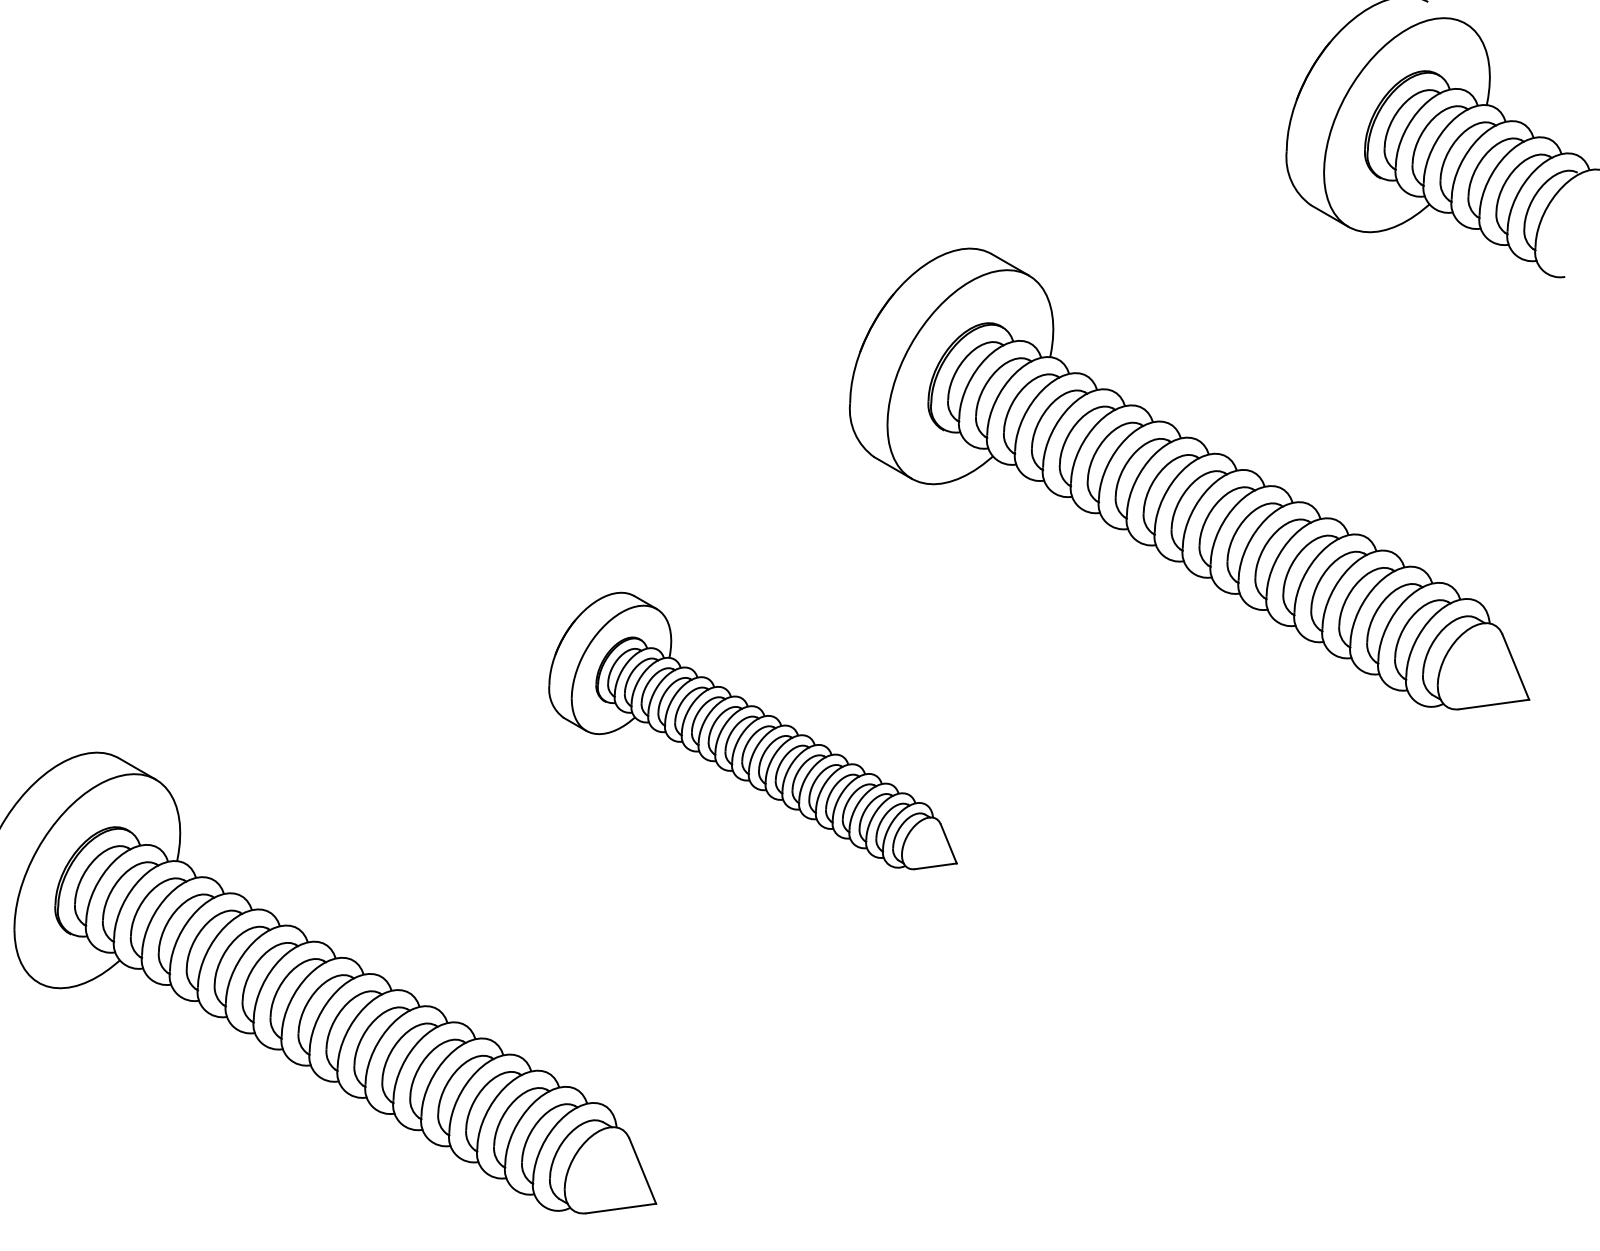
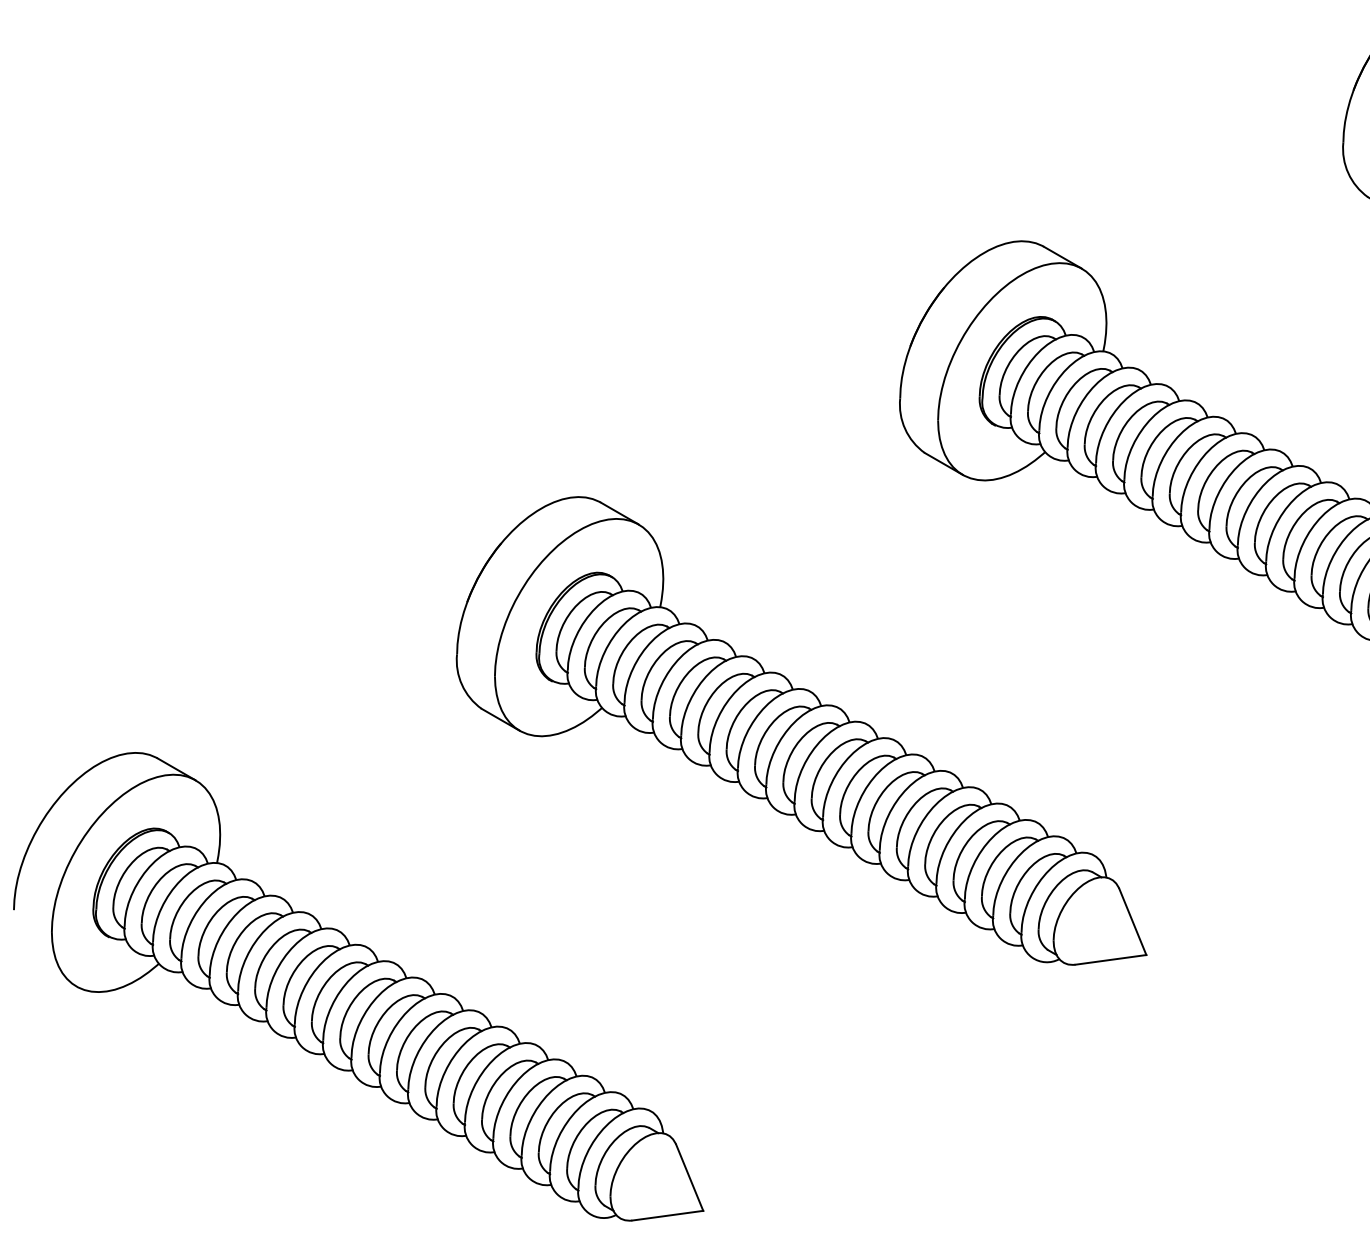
part: (752, 730) -> (801, 730), size x1.67

